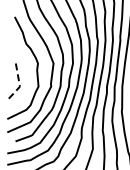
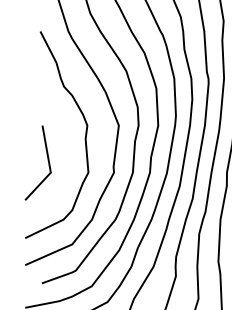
line: (19, 84) -> (49, 168), dashed -> solid

